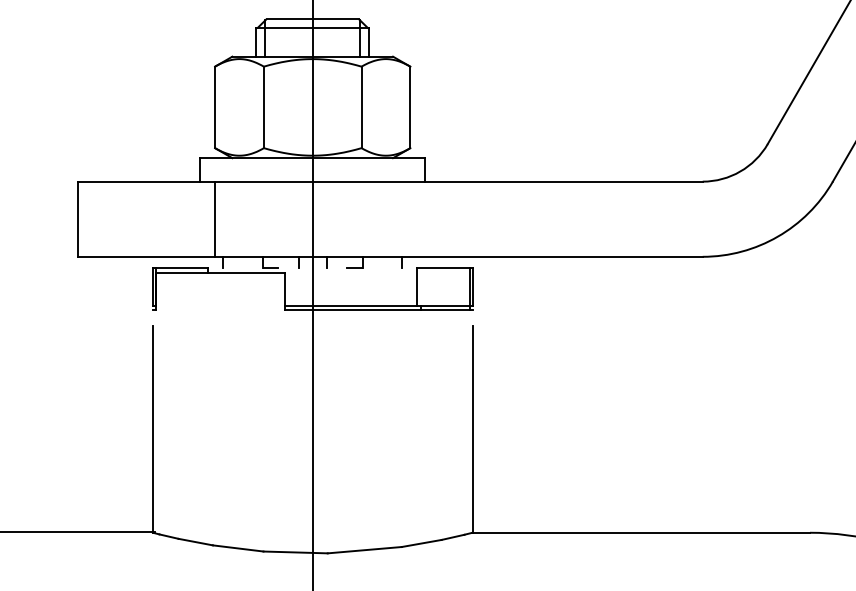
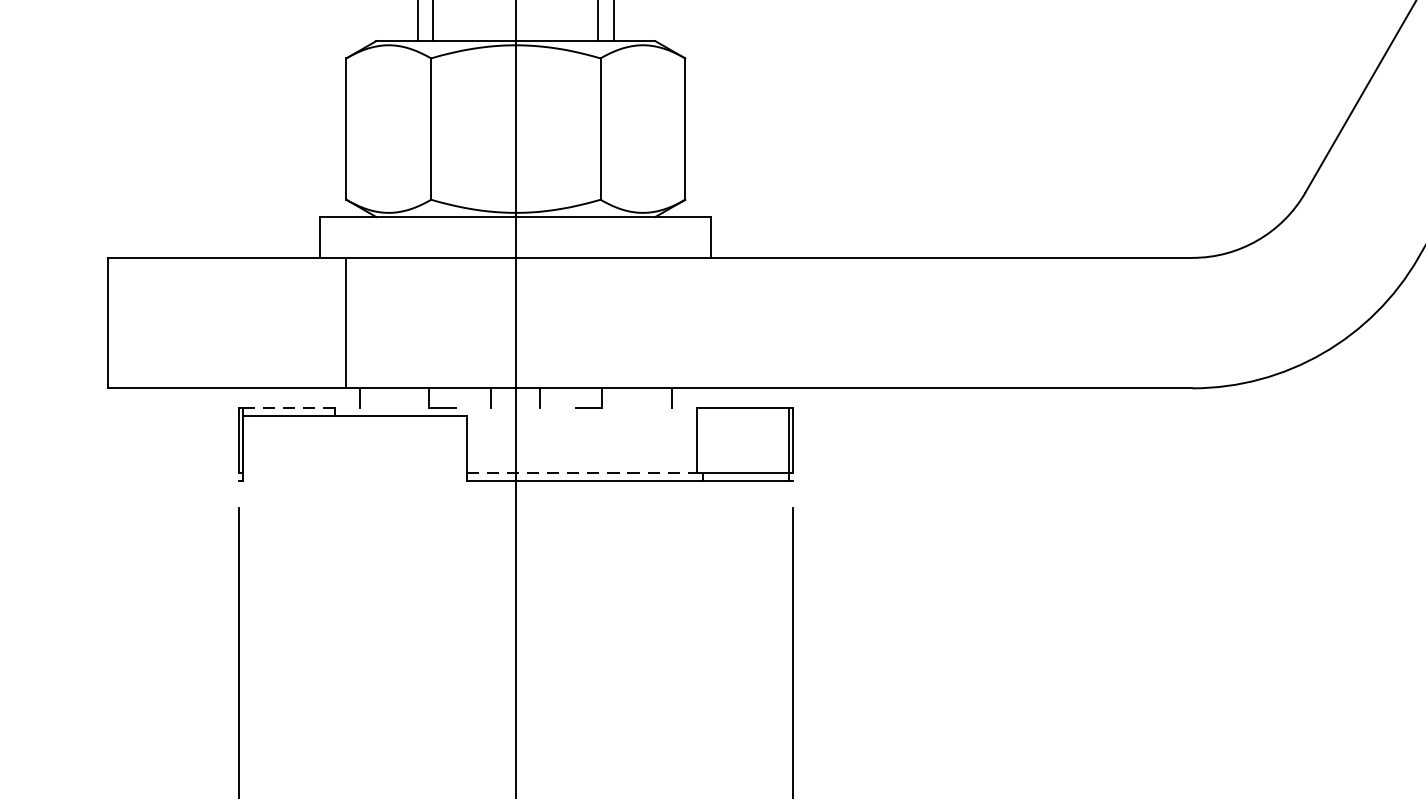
line: (182, 268) -> (289, 408), solid -> dashed
line: (351, 305) -> (583, 472), solid -> dashed

